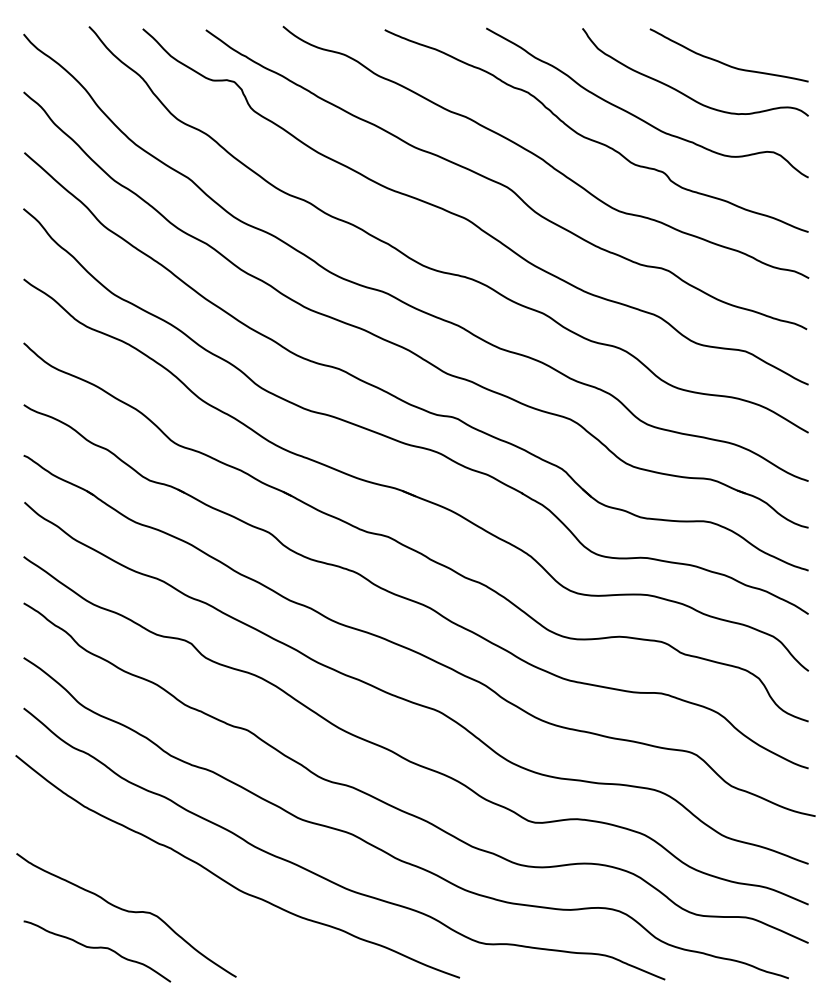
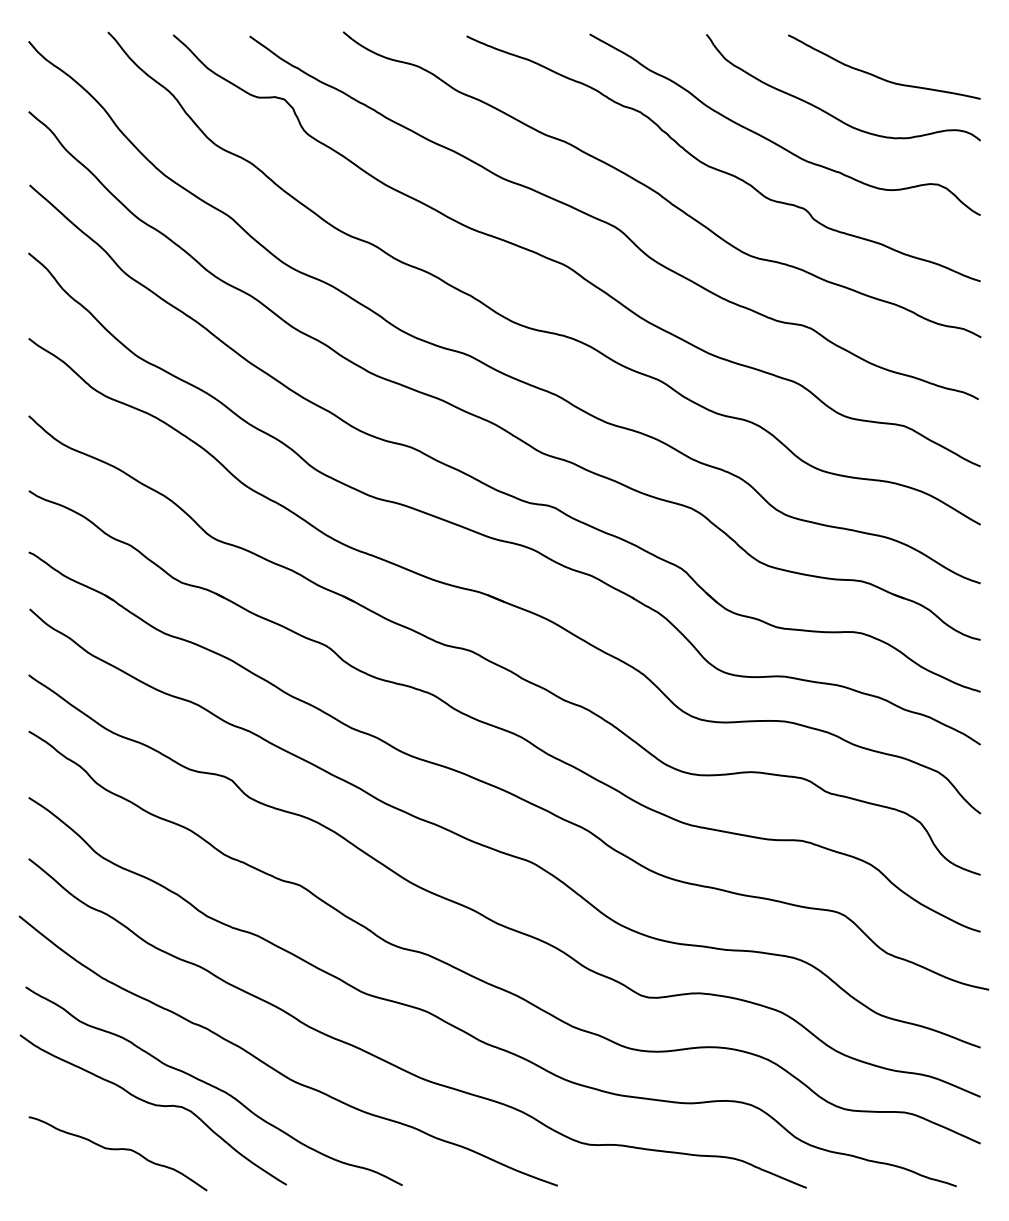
curve: (176, 895) -> (213, 1085), added

